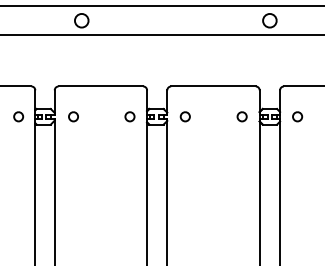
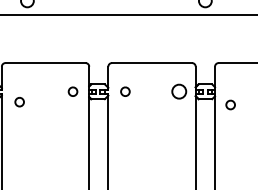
part: (73, 116) -> (19, 101), moved
part: (241, 116) -> (178, 91), size x1.6
part: (297, 116) -> (230, 104), moved

